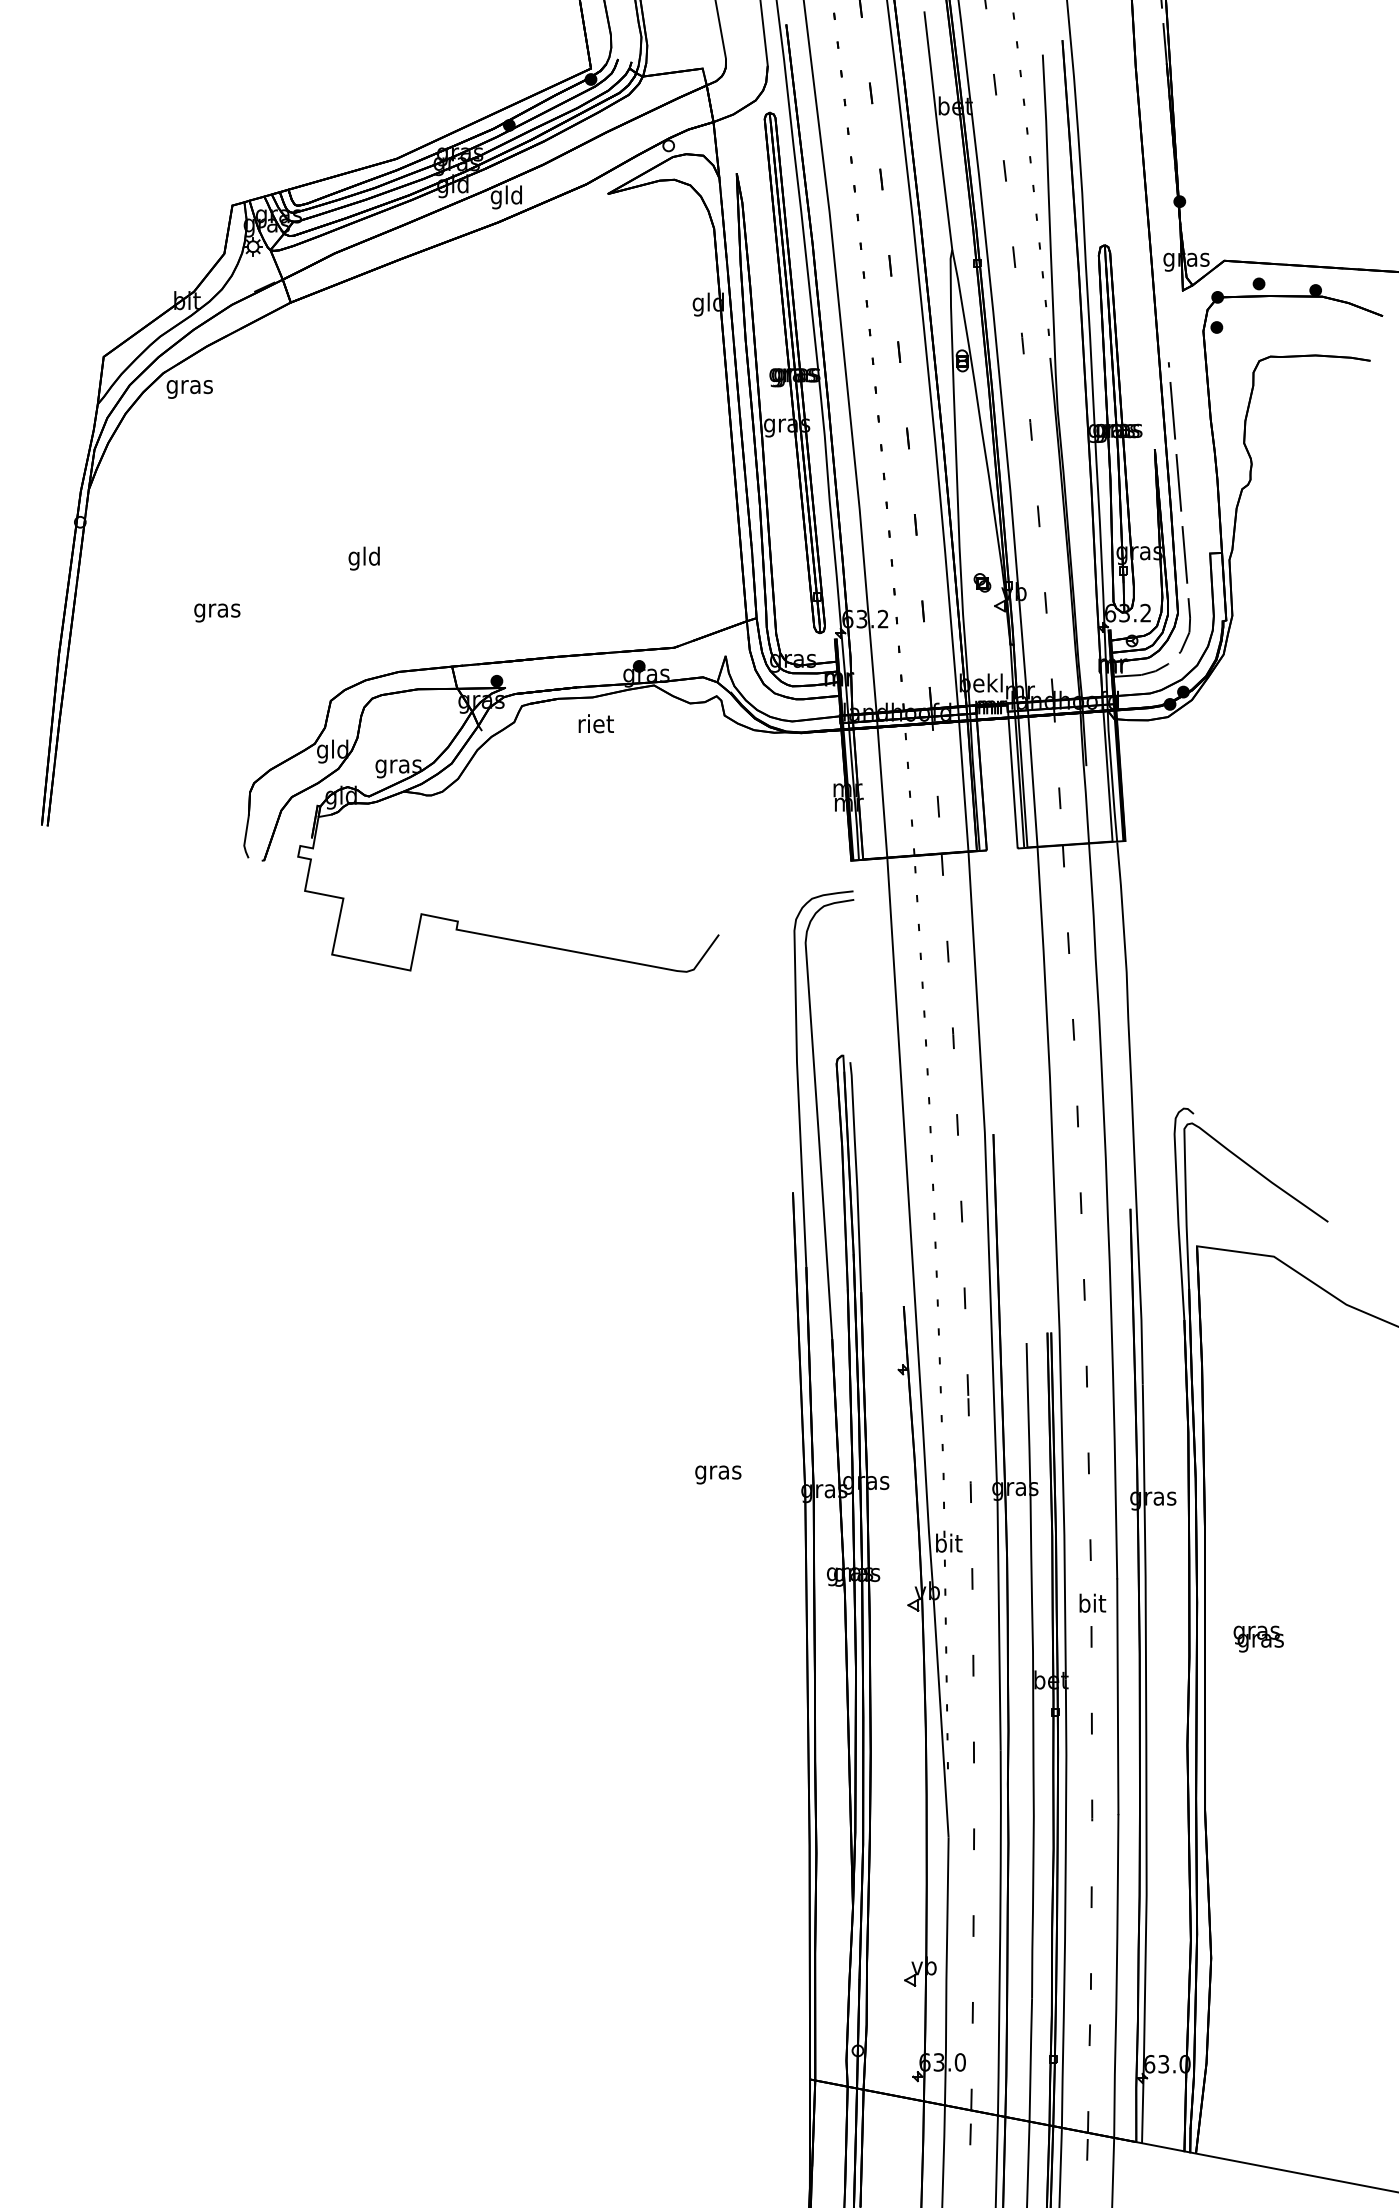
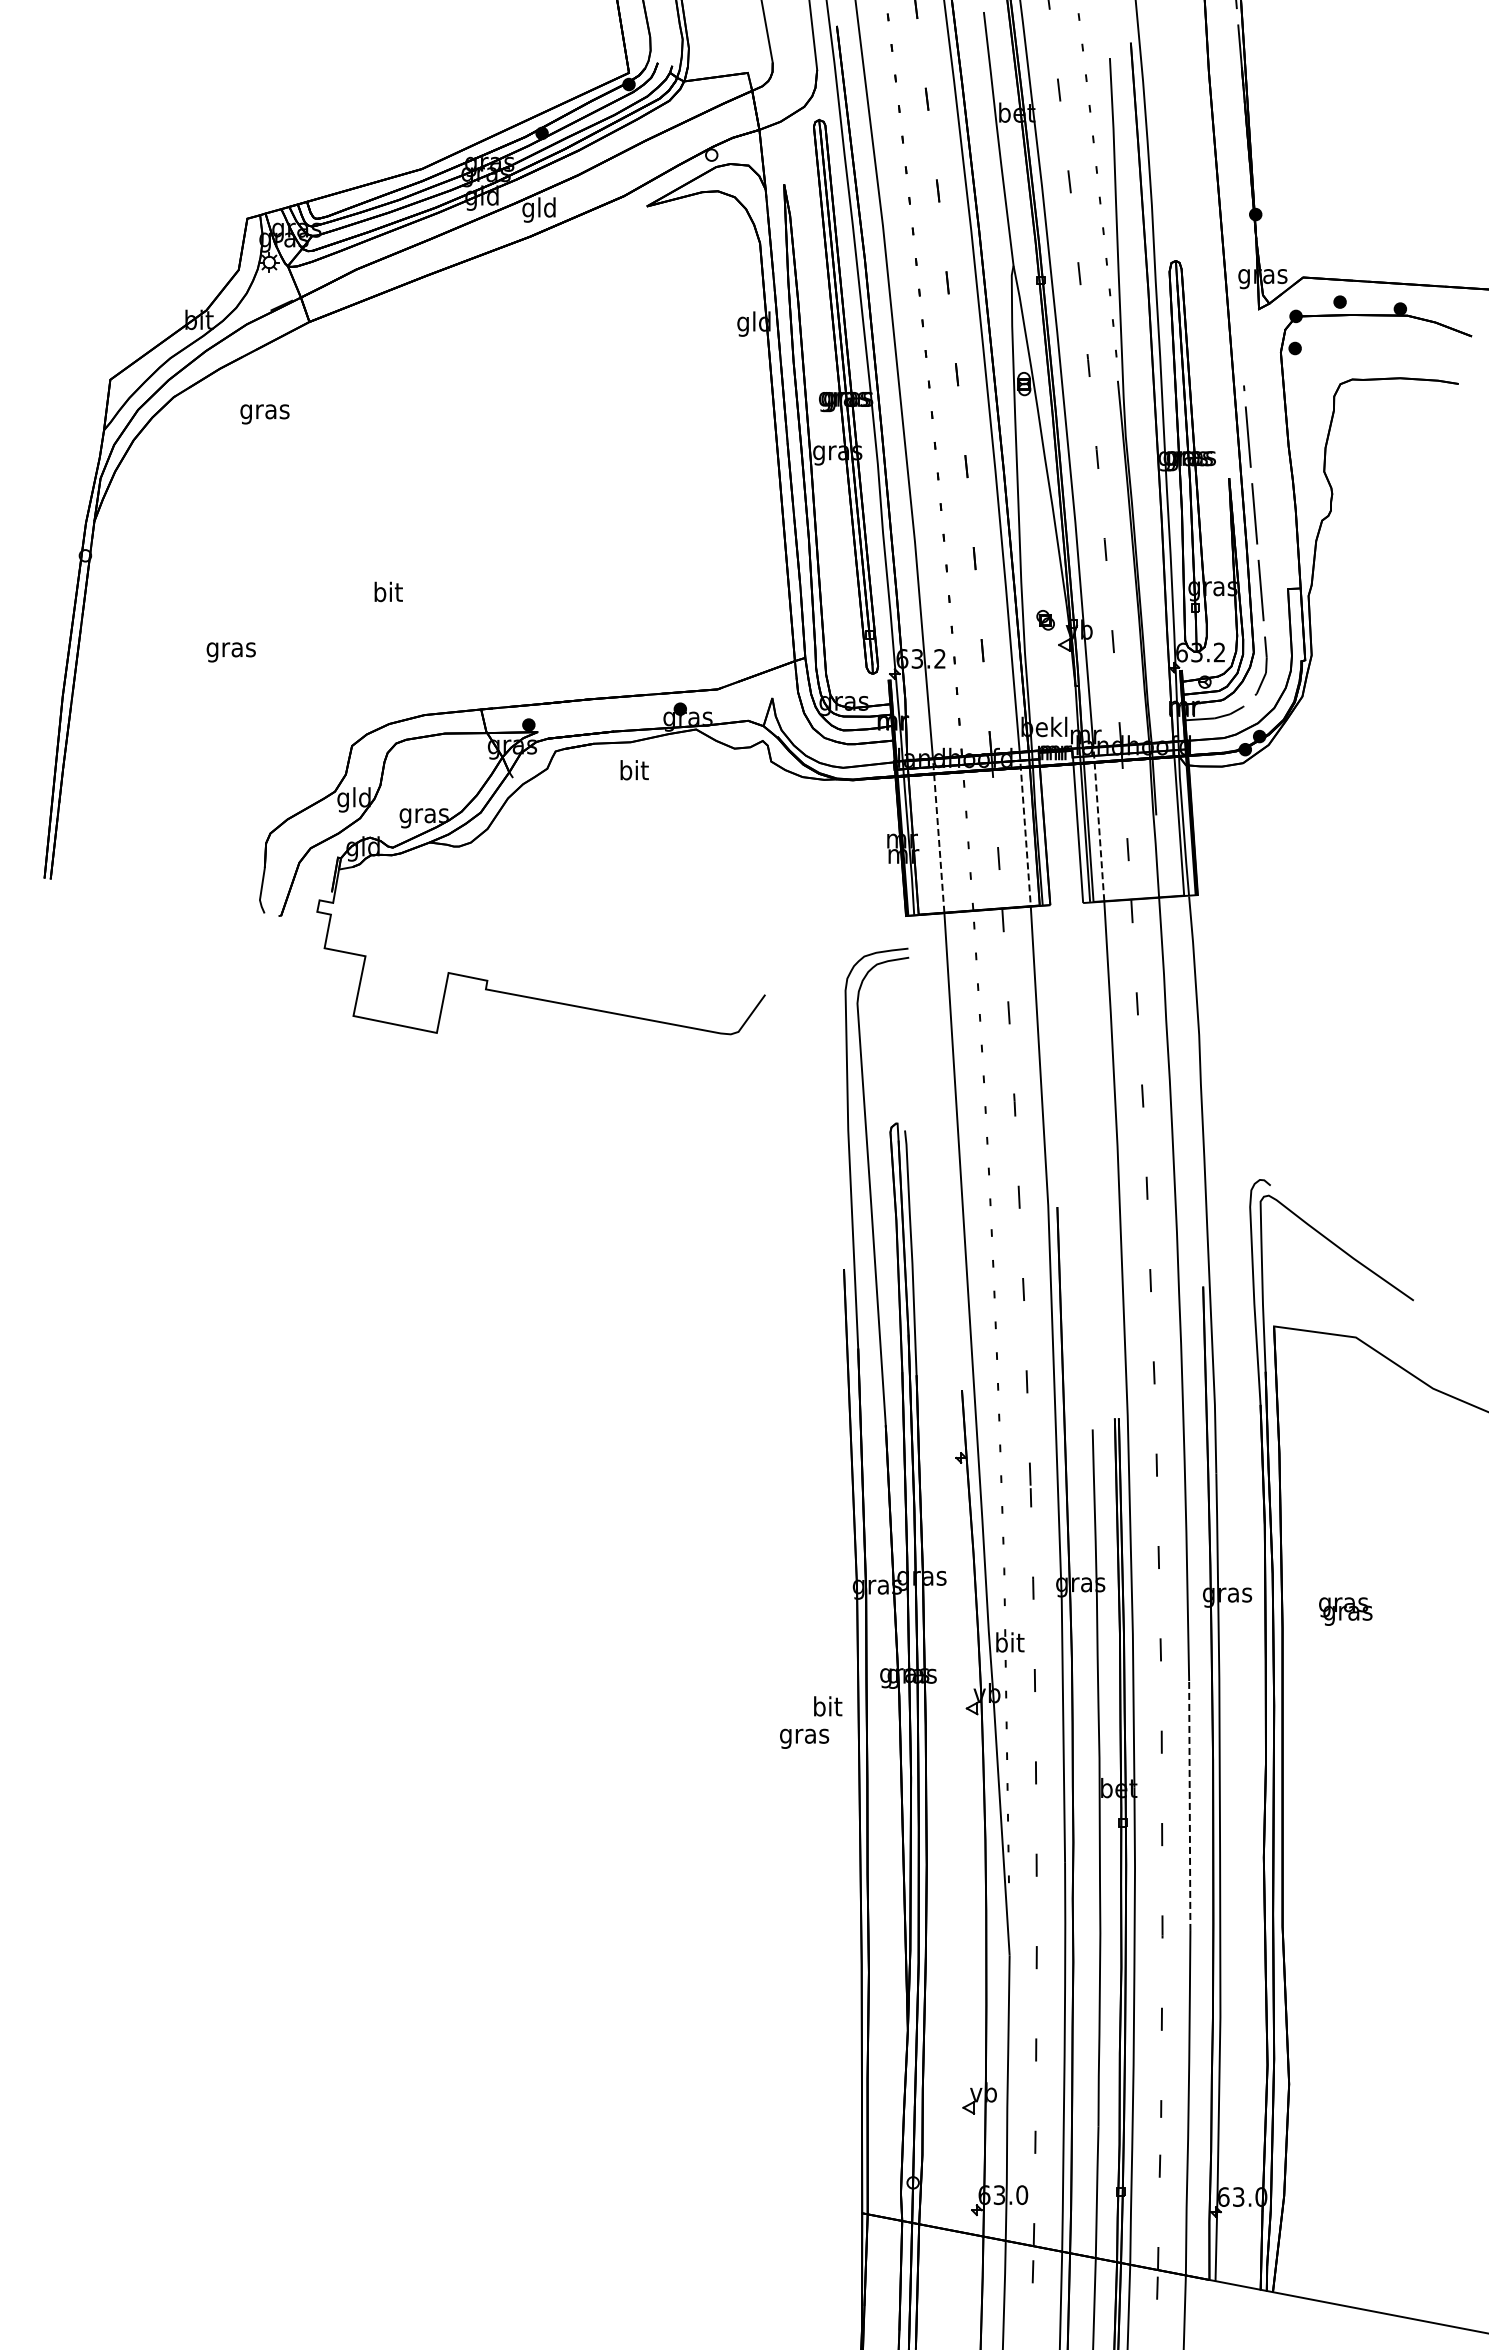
text: (189, 389) -> (264, 414), moved
text: (364, 558) -> (387, 594), gld -> bit
text: (596, 723) -> (634, 770), riet -> bit
line: (1032, 774) -> (1098, 824), solid -> dashed
line: (963, 779) -> (1025, 829), solid -> dashed
line: (881, 785) -> (938, 836), solid -> dashed
text: (718, 1474) -> (804, 1738), moved
text: (1093, 1603) -> (828, 1706), moved
text: (1258, 1639) -> (1345, 1611), moved
line: (1117, 1696) -> (1189, 1805), solid -> dashed

